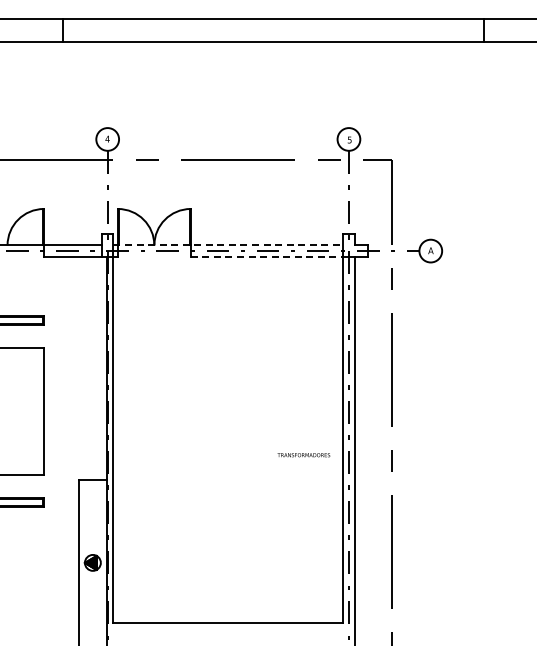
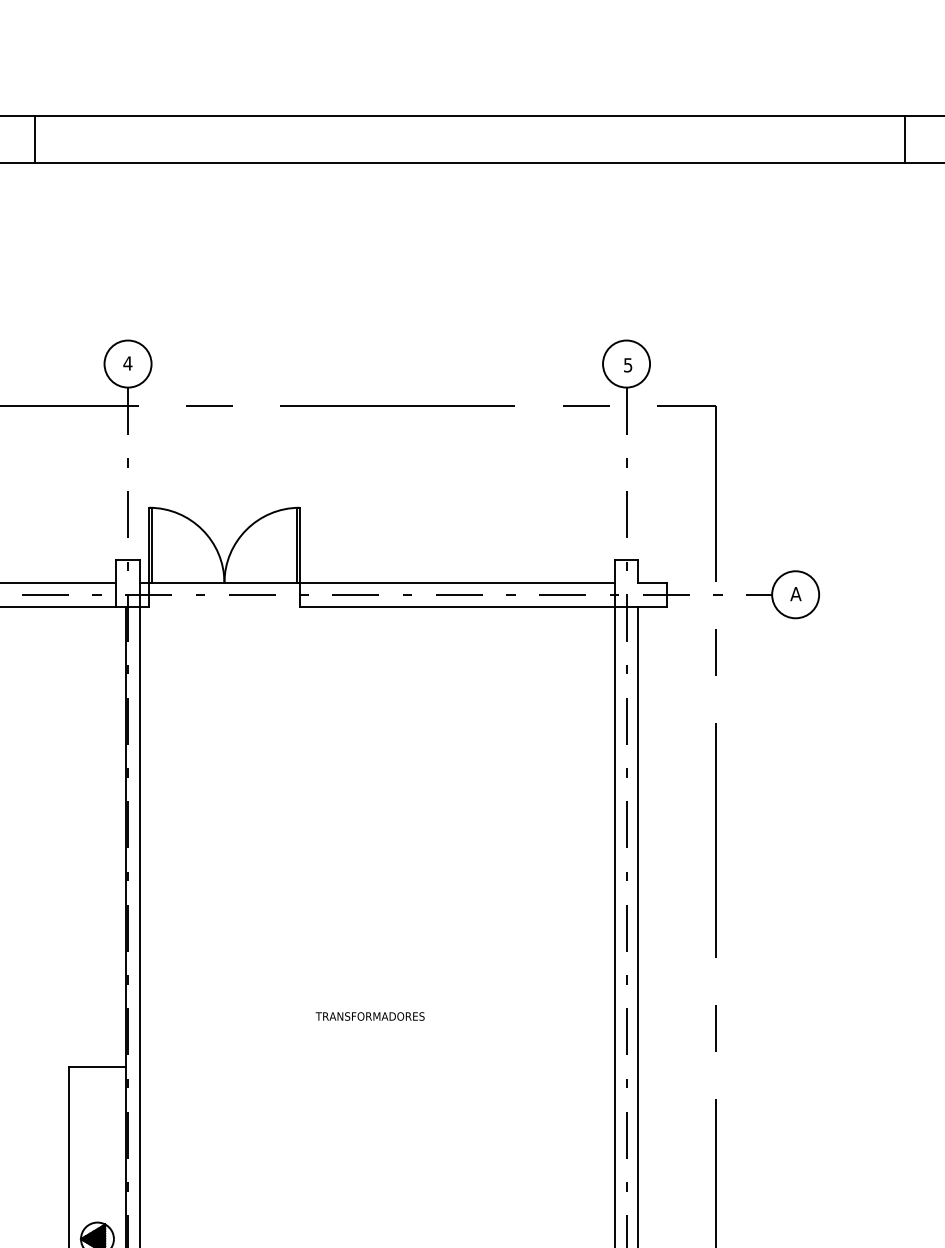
line: (228, 245) -> (377, 583), dashed -> solid
line: (267, 256) -> (458, 605), dashed -> solid
text: (303, 455) -> (369, 1017), moved

